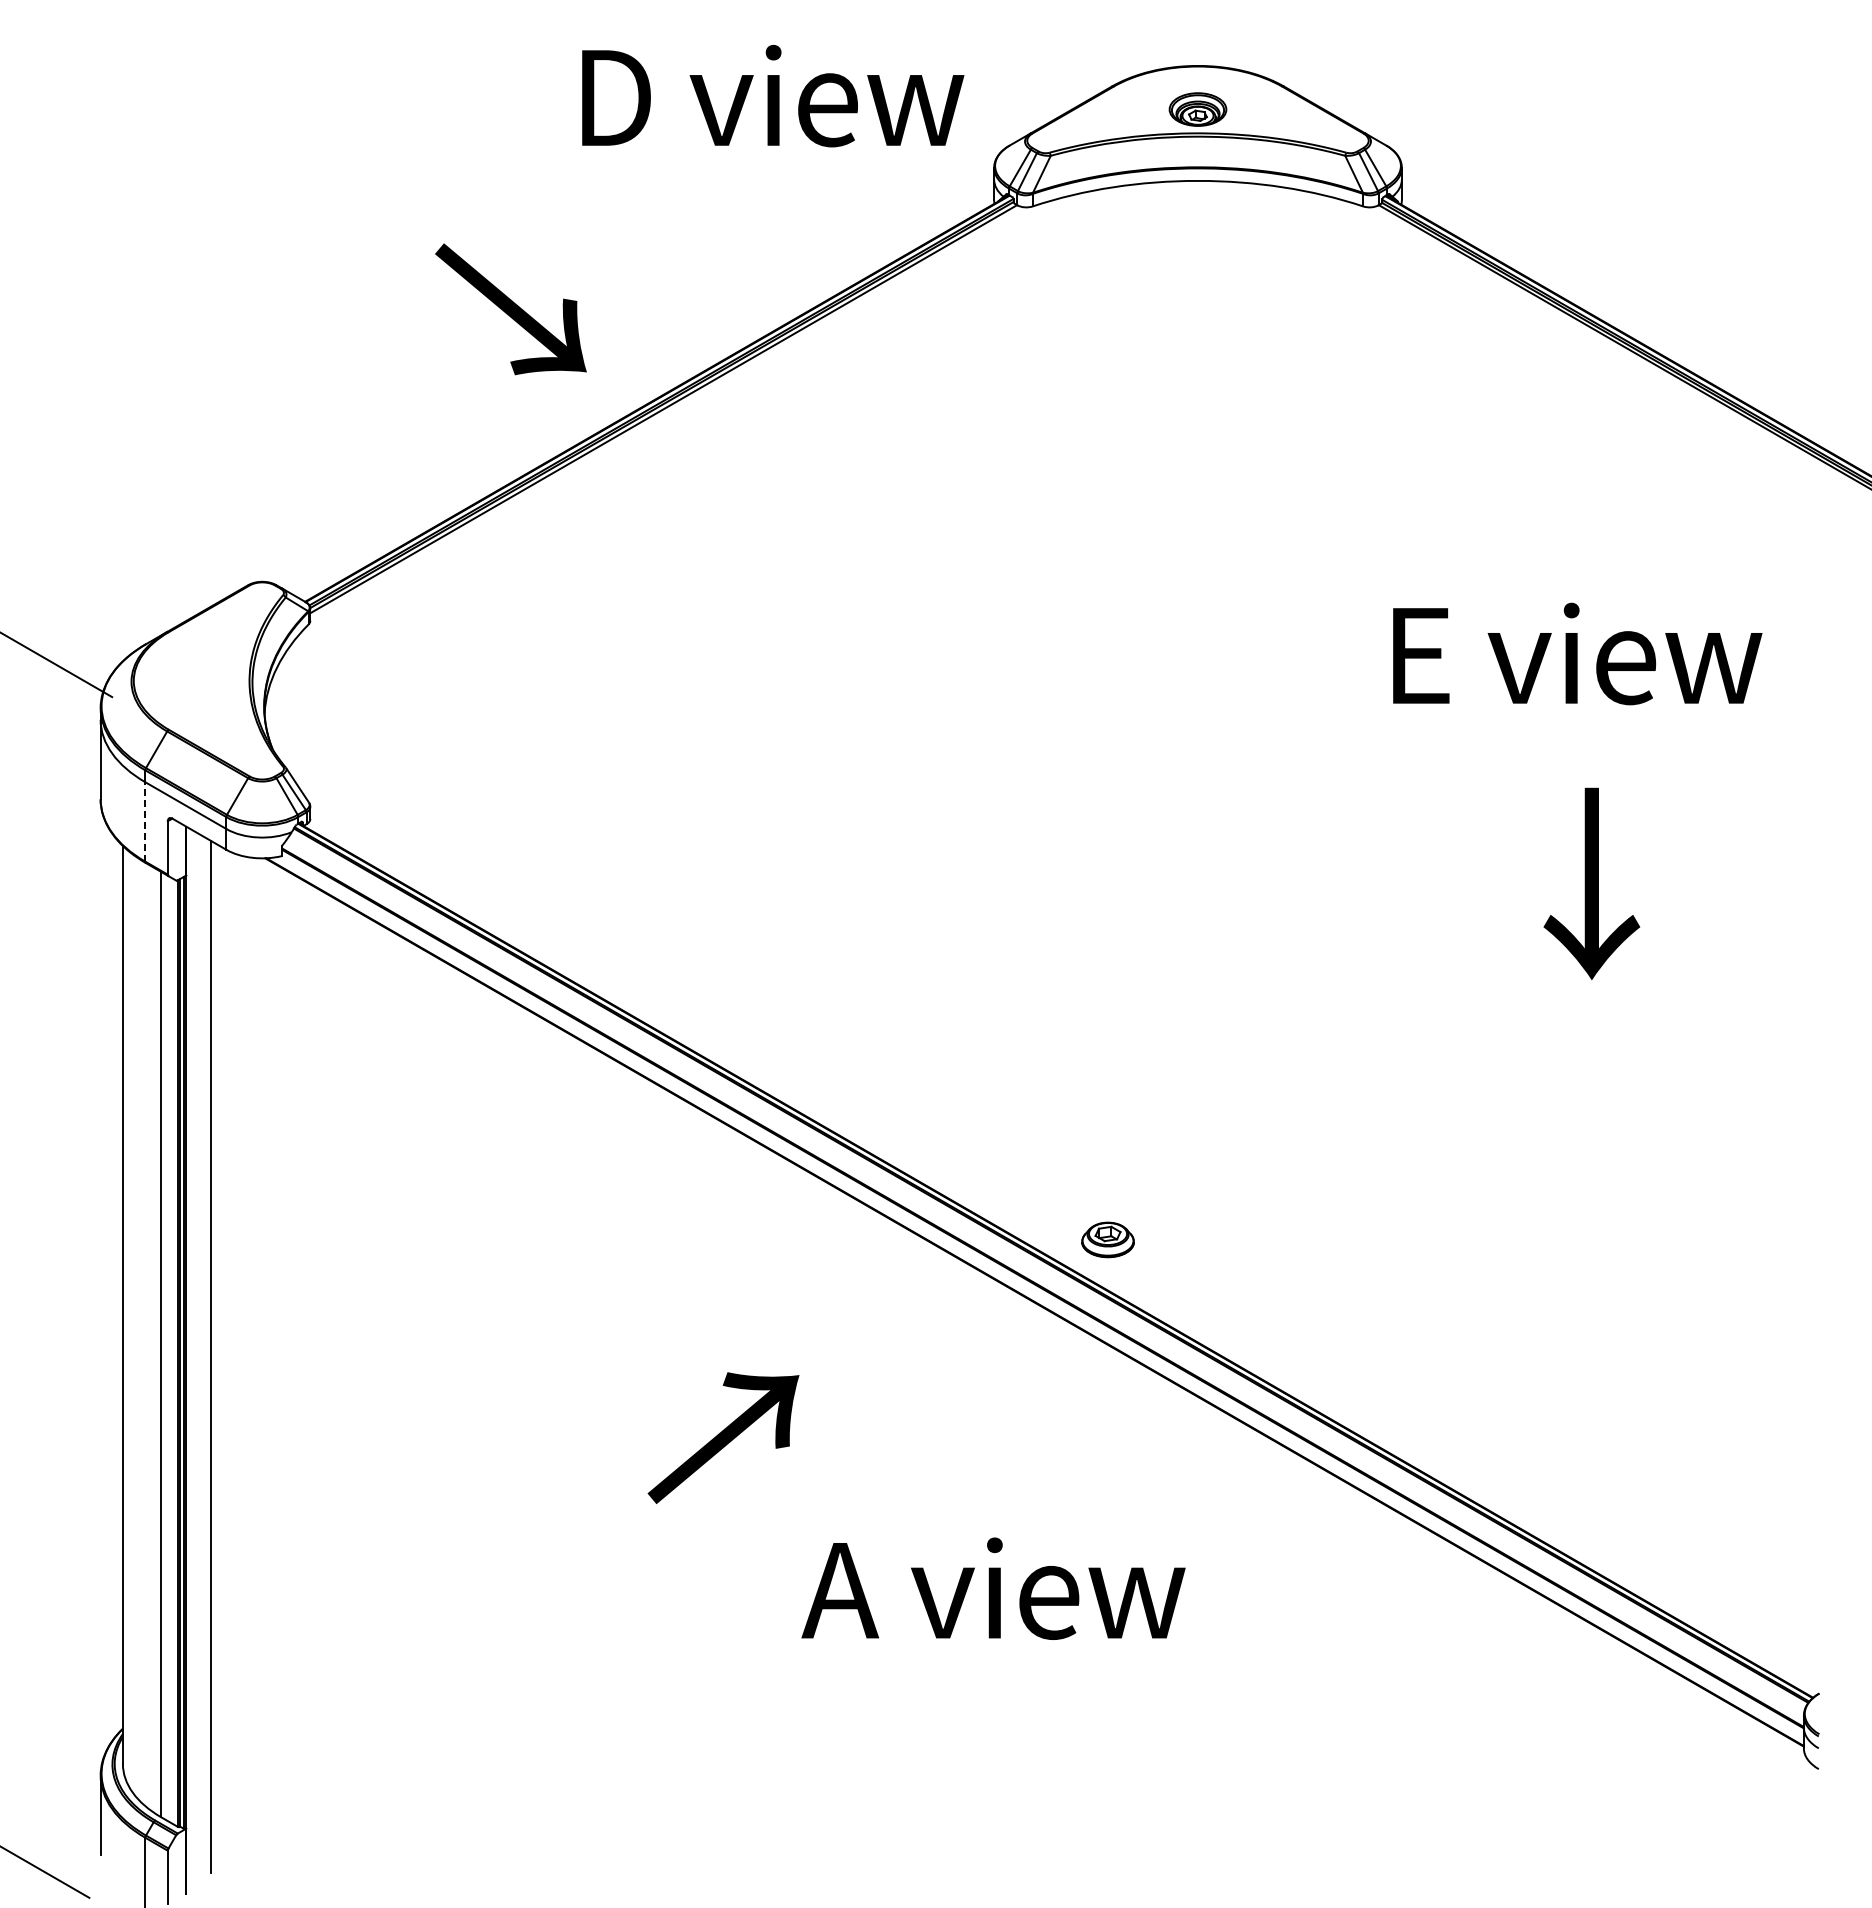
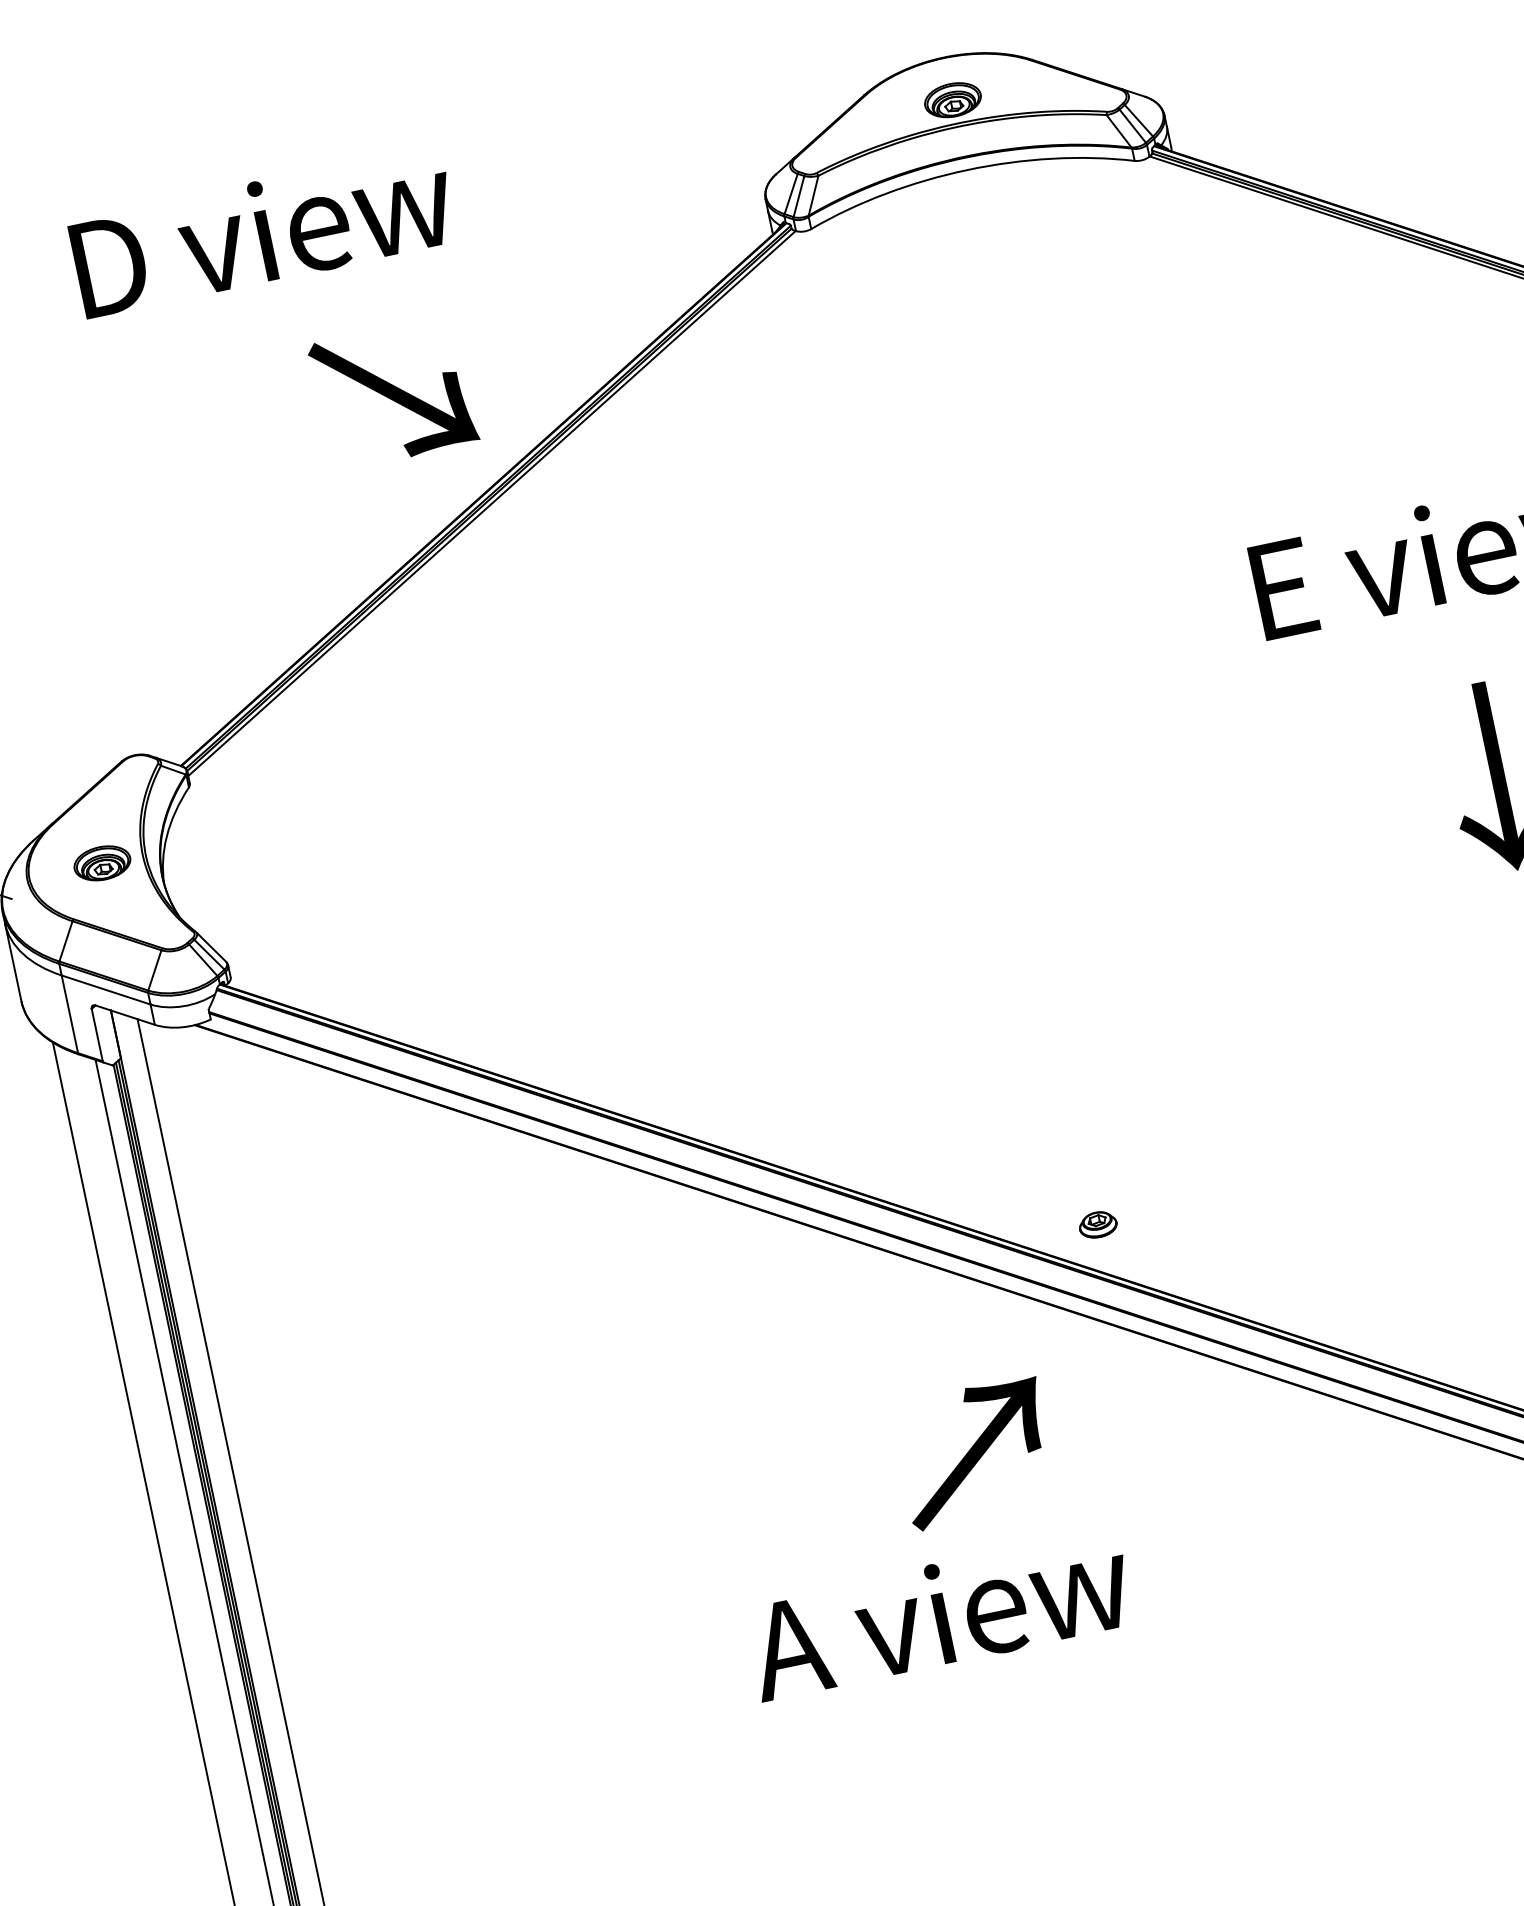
text: (773, 95) -> (263, 231), moved
text: (510, 309) -> (393, 393), moved
part: (208, 680) -> (102, 862), added
line: (145, 821) -> (69, 1013), dashed -> solid
part: (1107, 1239) -> (1097, 1224), size x0.71
text: (723, 1437) -> (974, 1452), moved
text: (993, 1588) -> (939, 1614), moved

